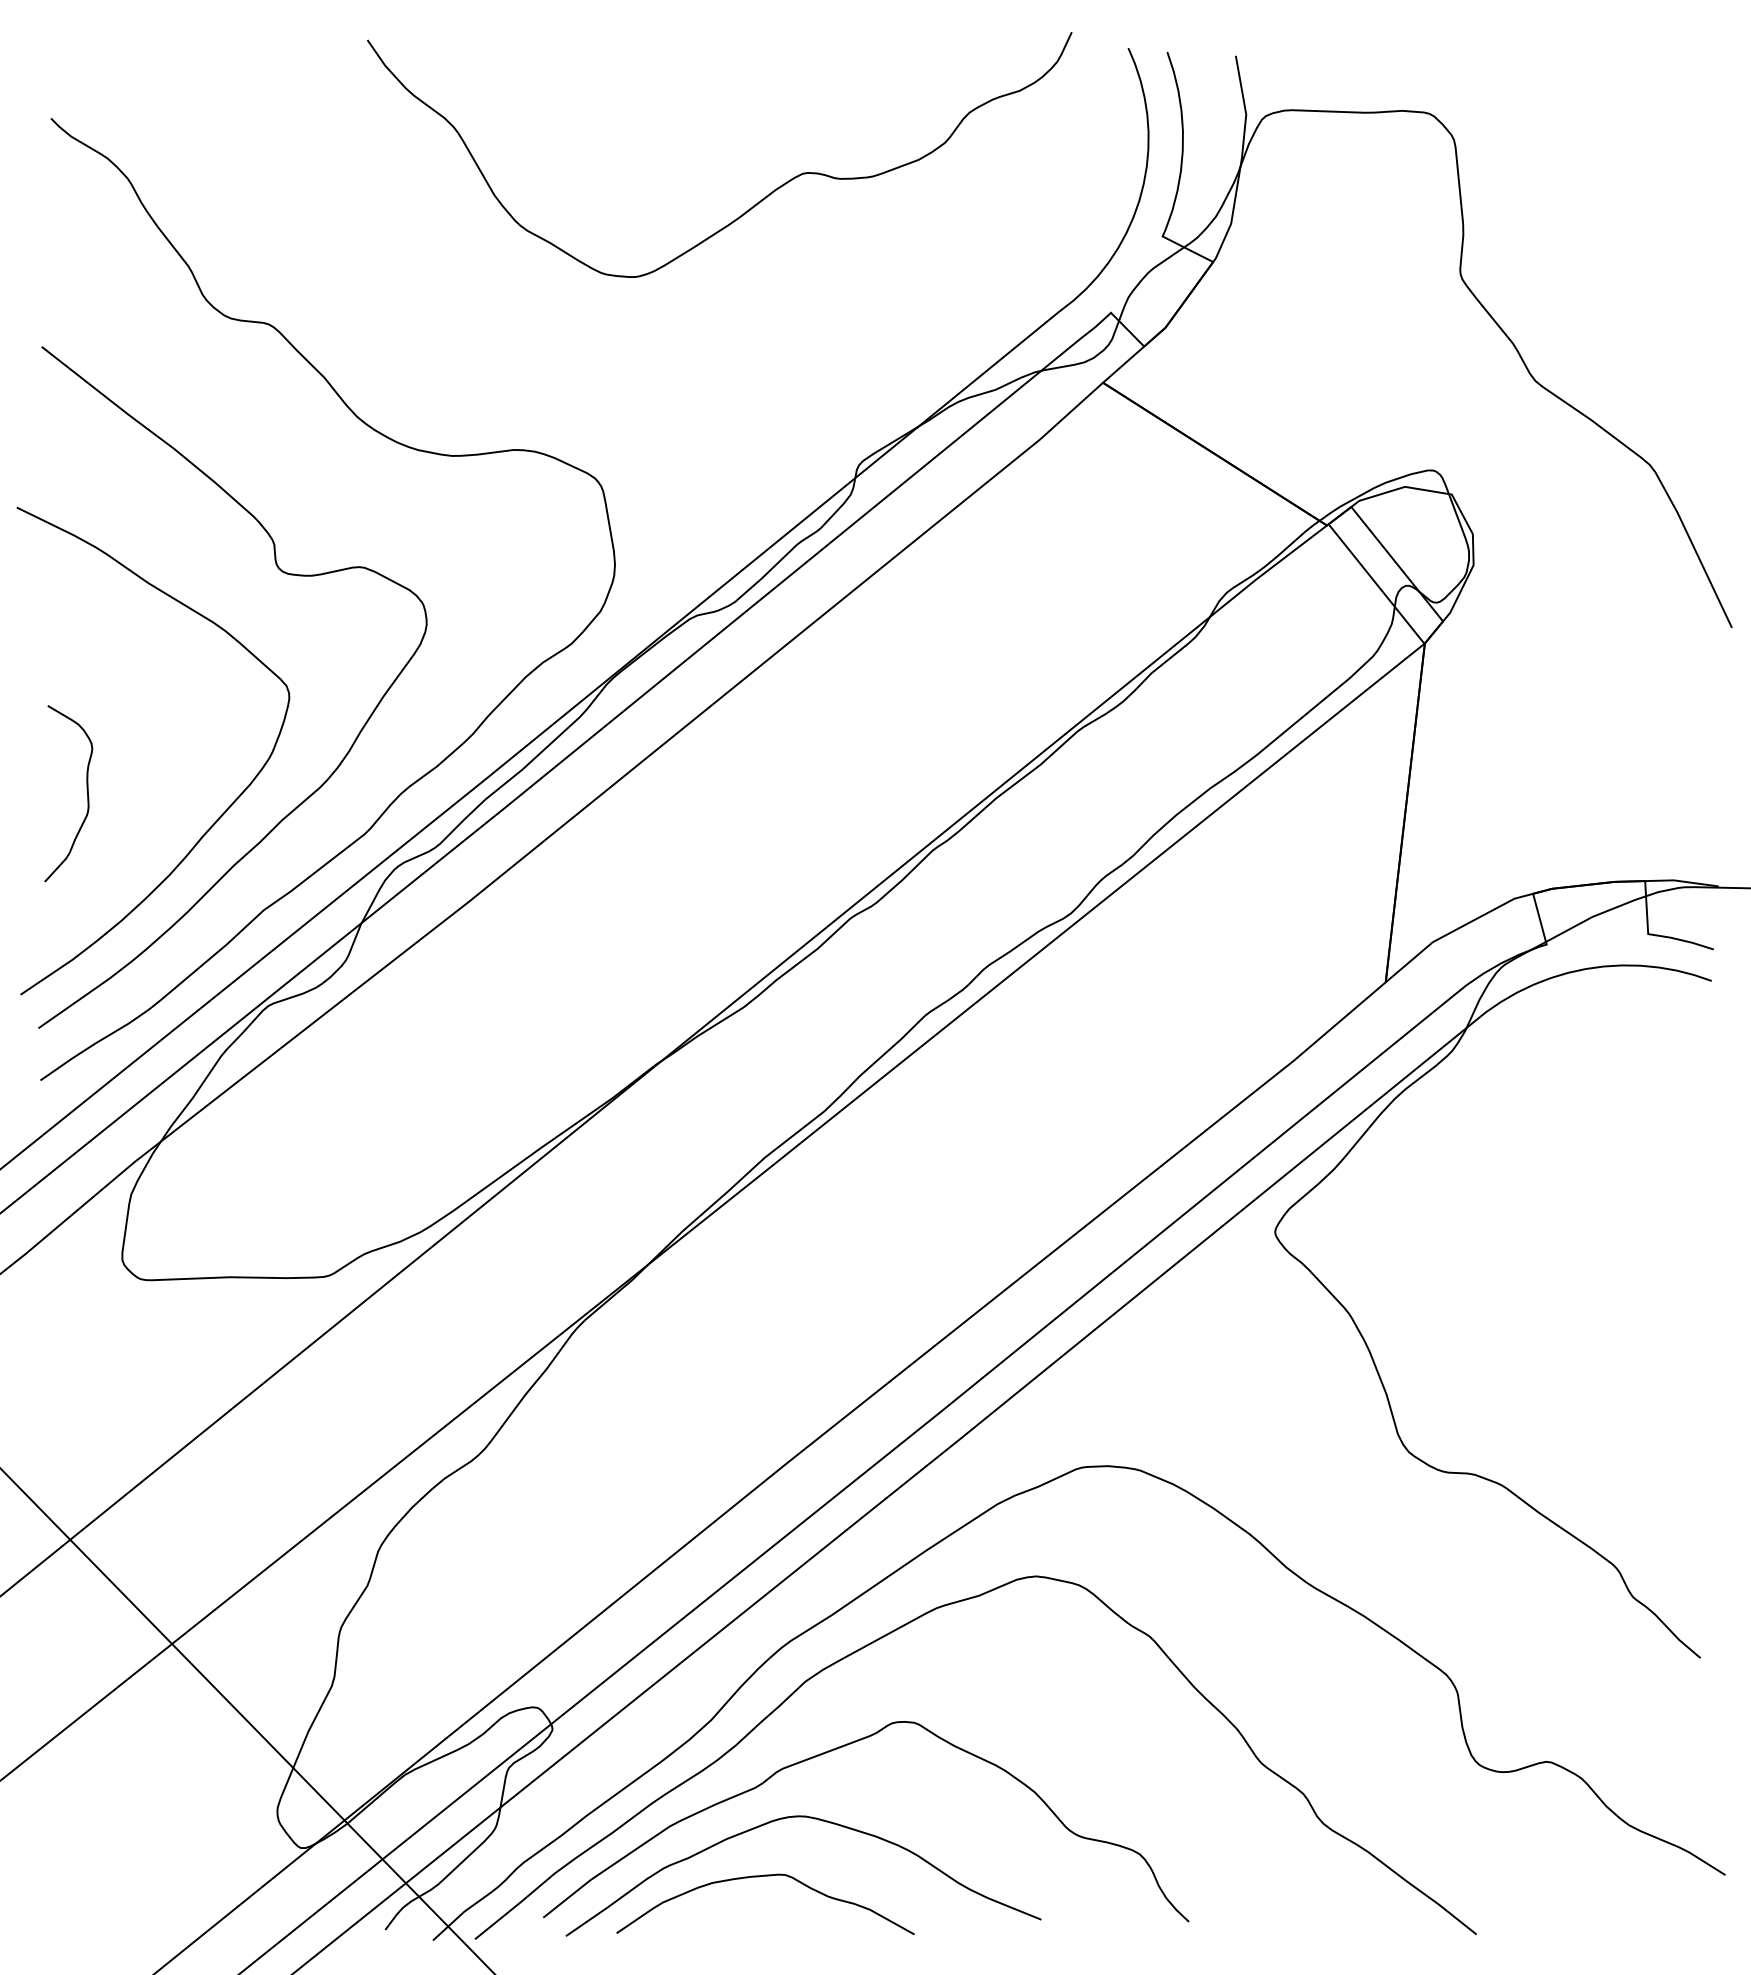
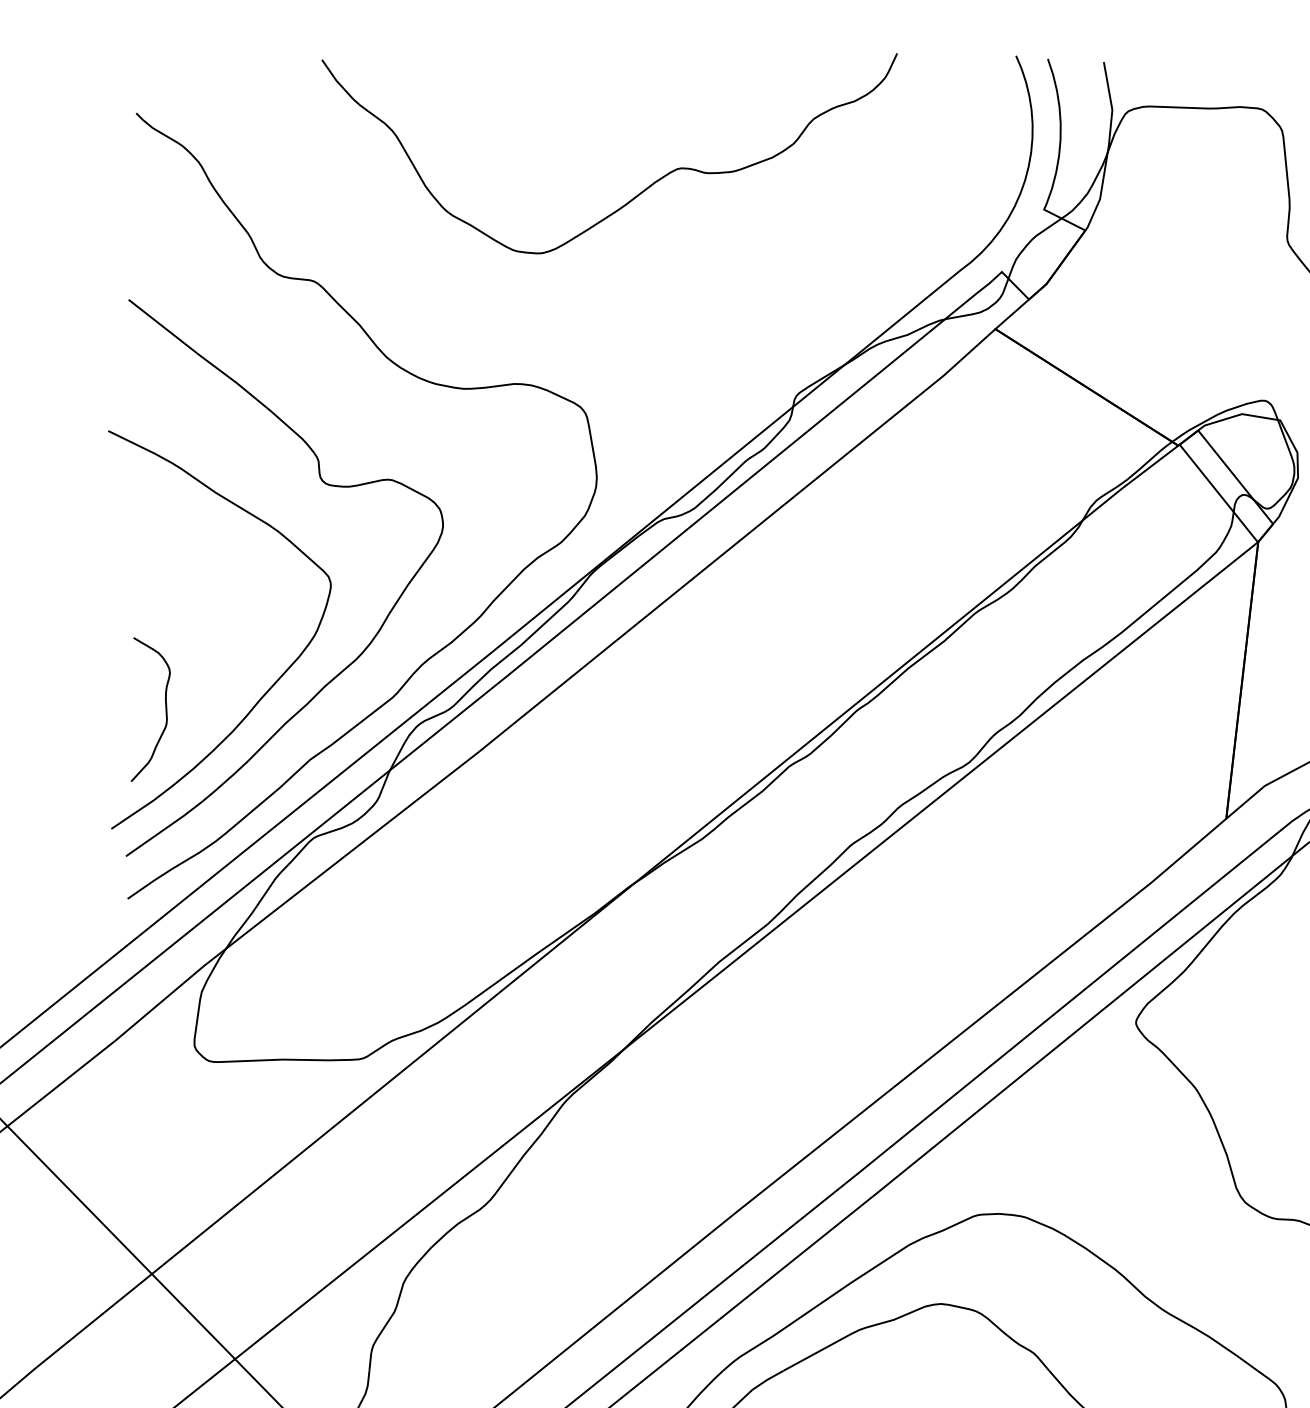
curve: (754, 204) -> (638, 194), moved
curve: (86, 790) -> (165, 707), moved

